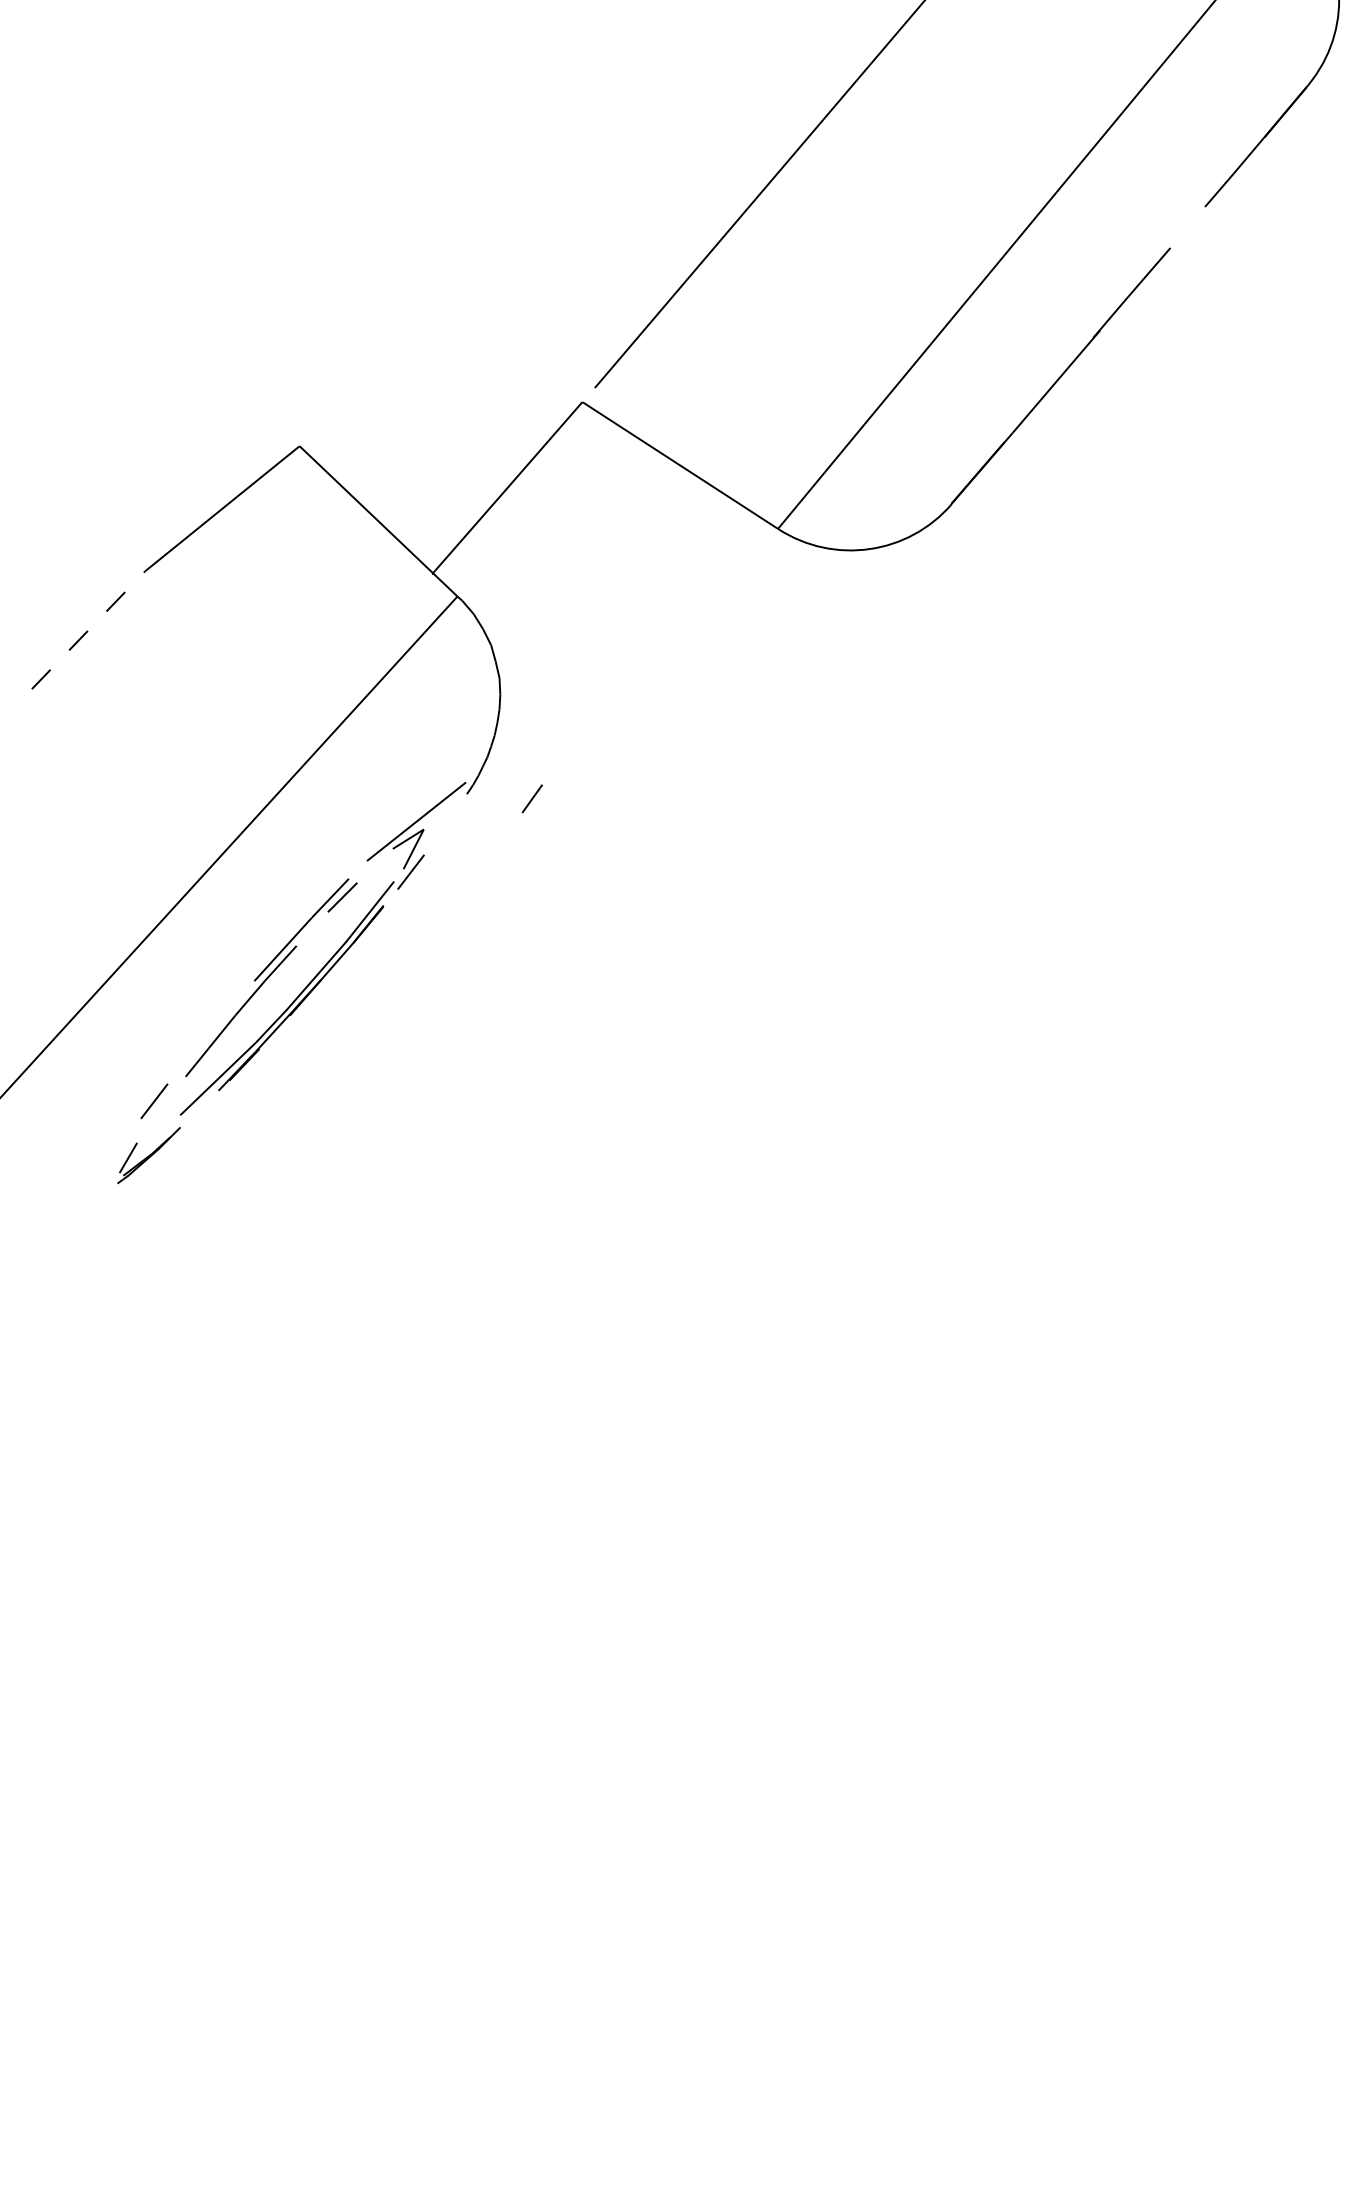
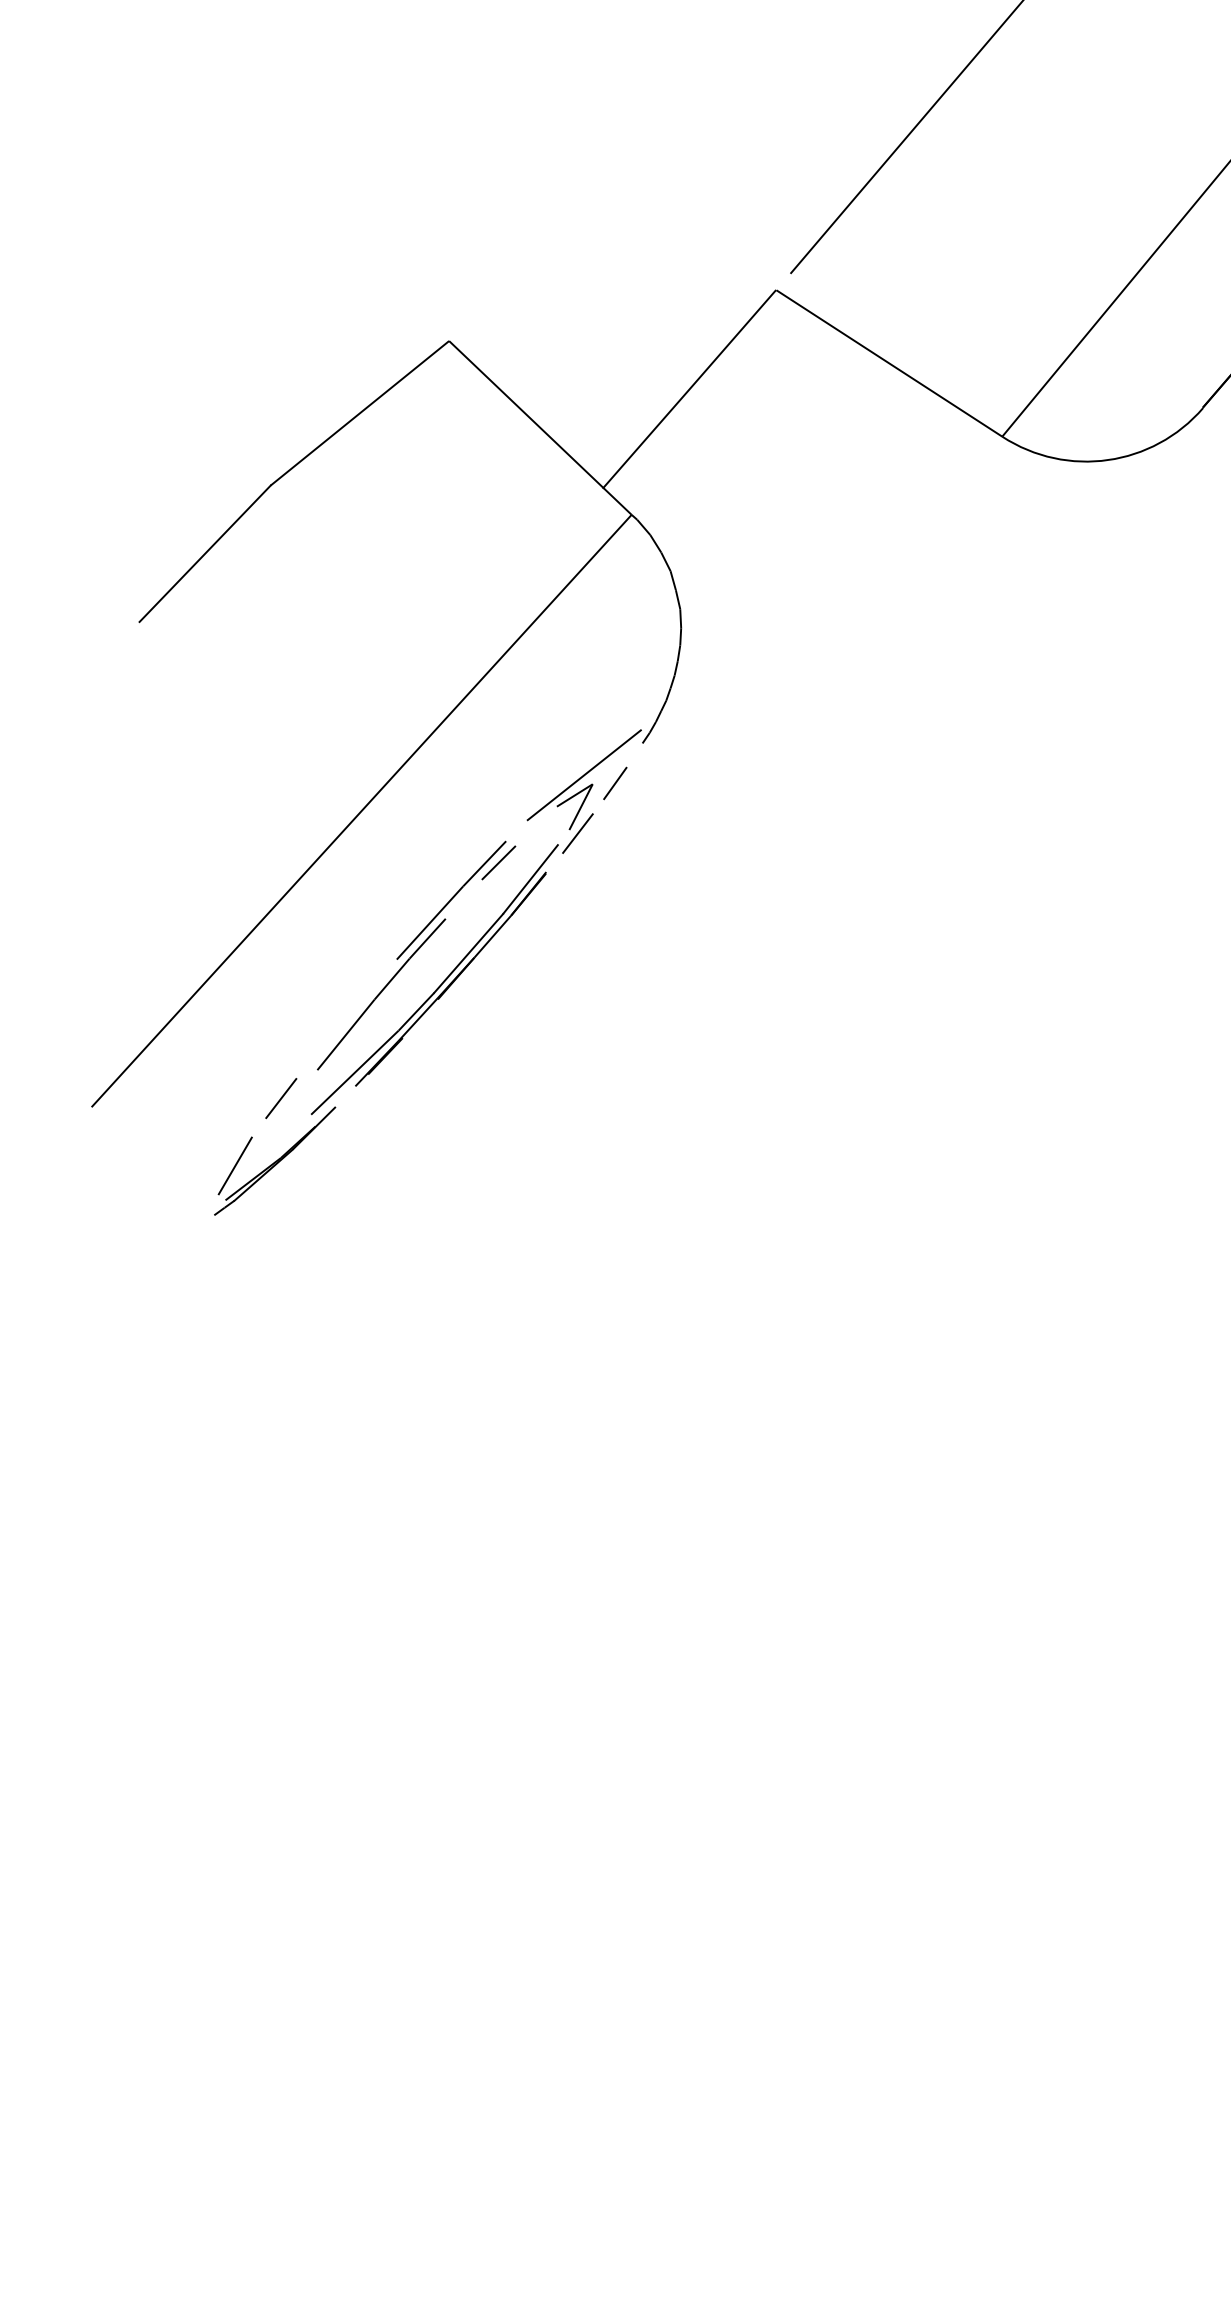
line: (88, 630) -> (205, 554), dashed -> solid
line: (531, 798) -> (614, 783), moved
part: (148, 1155) -> (274, 1161), size x1.67

